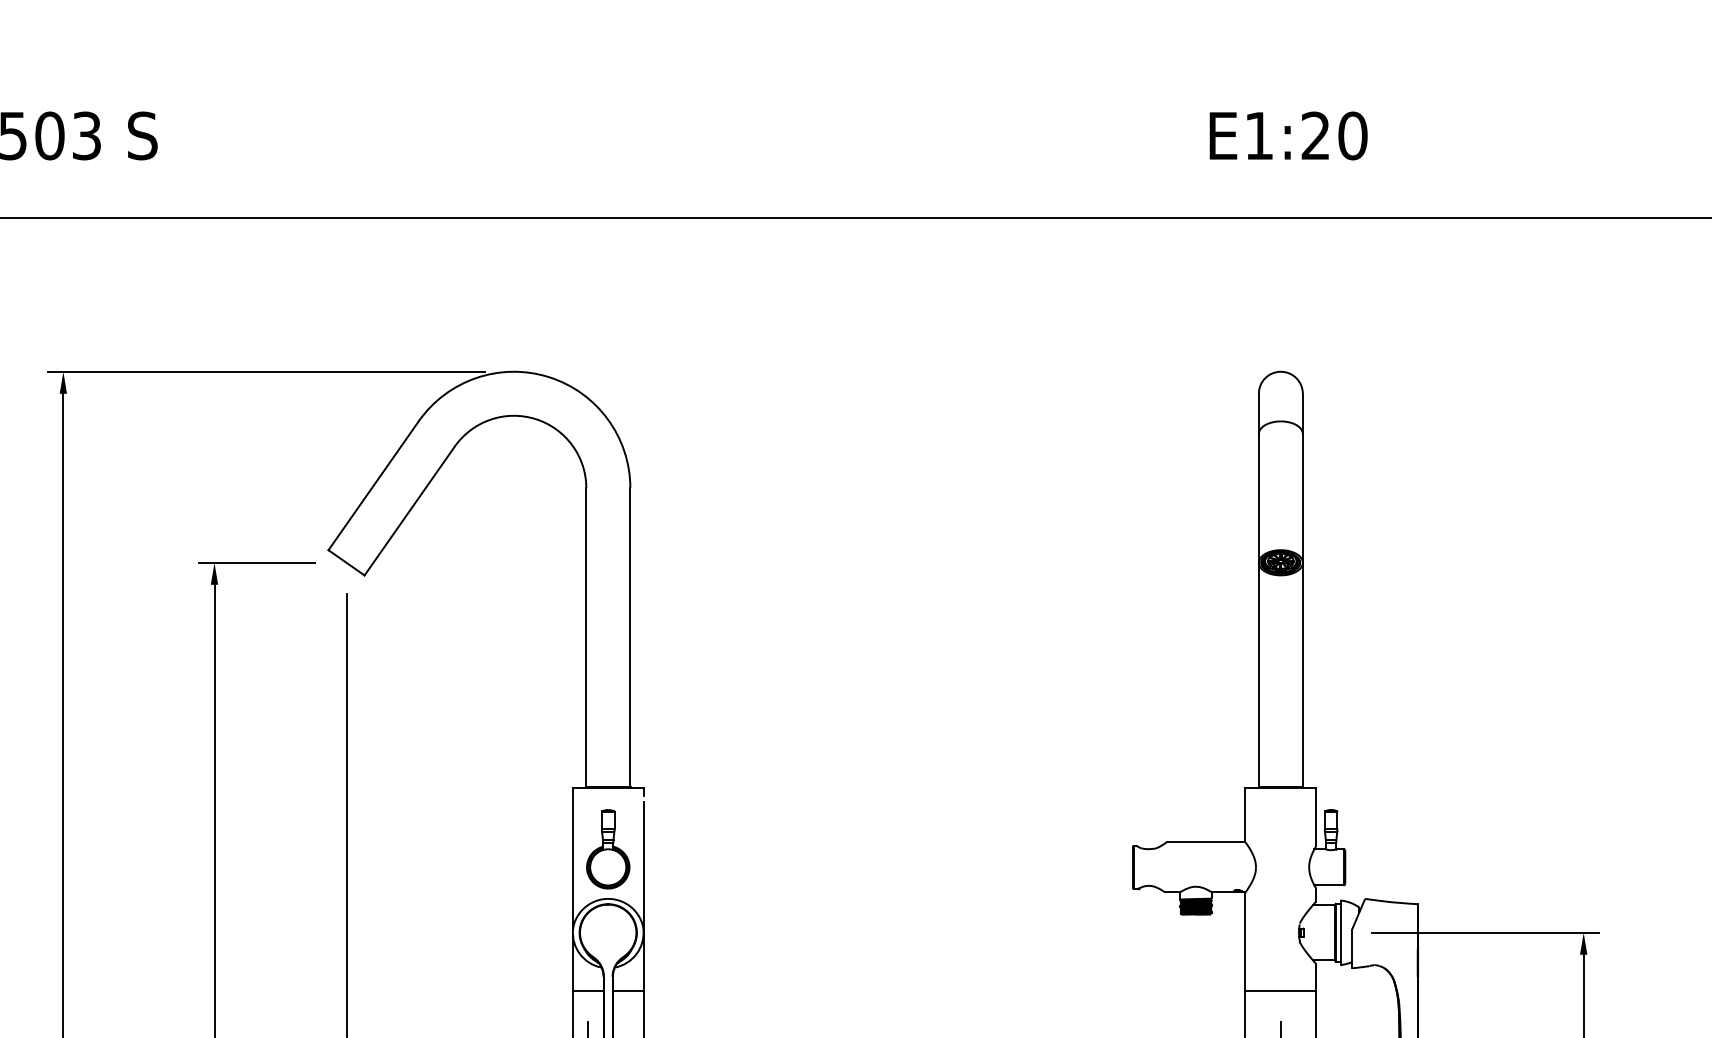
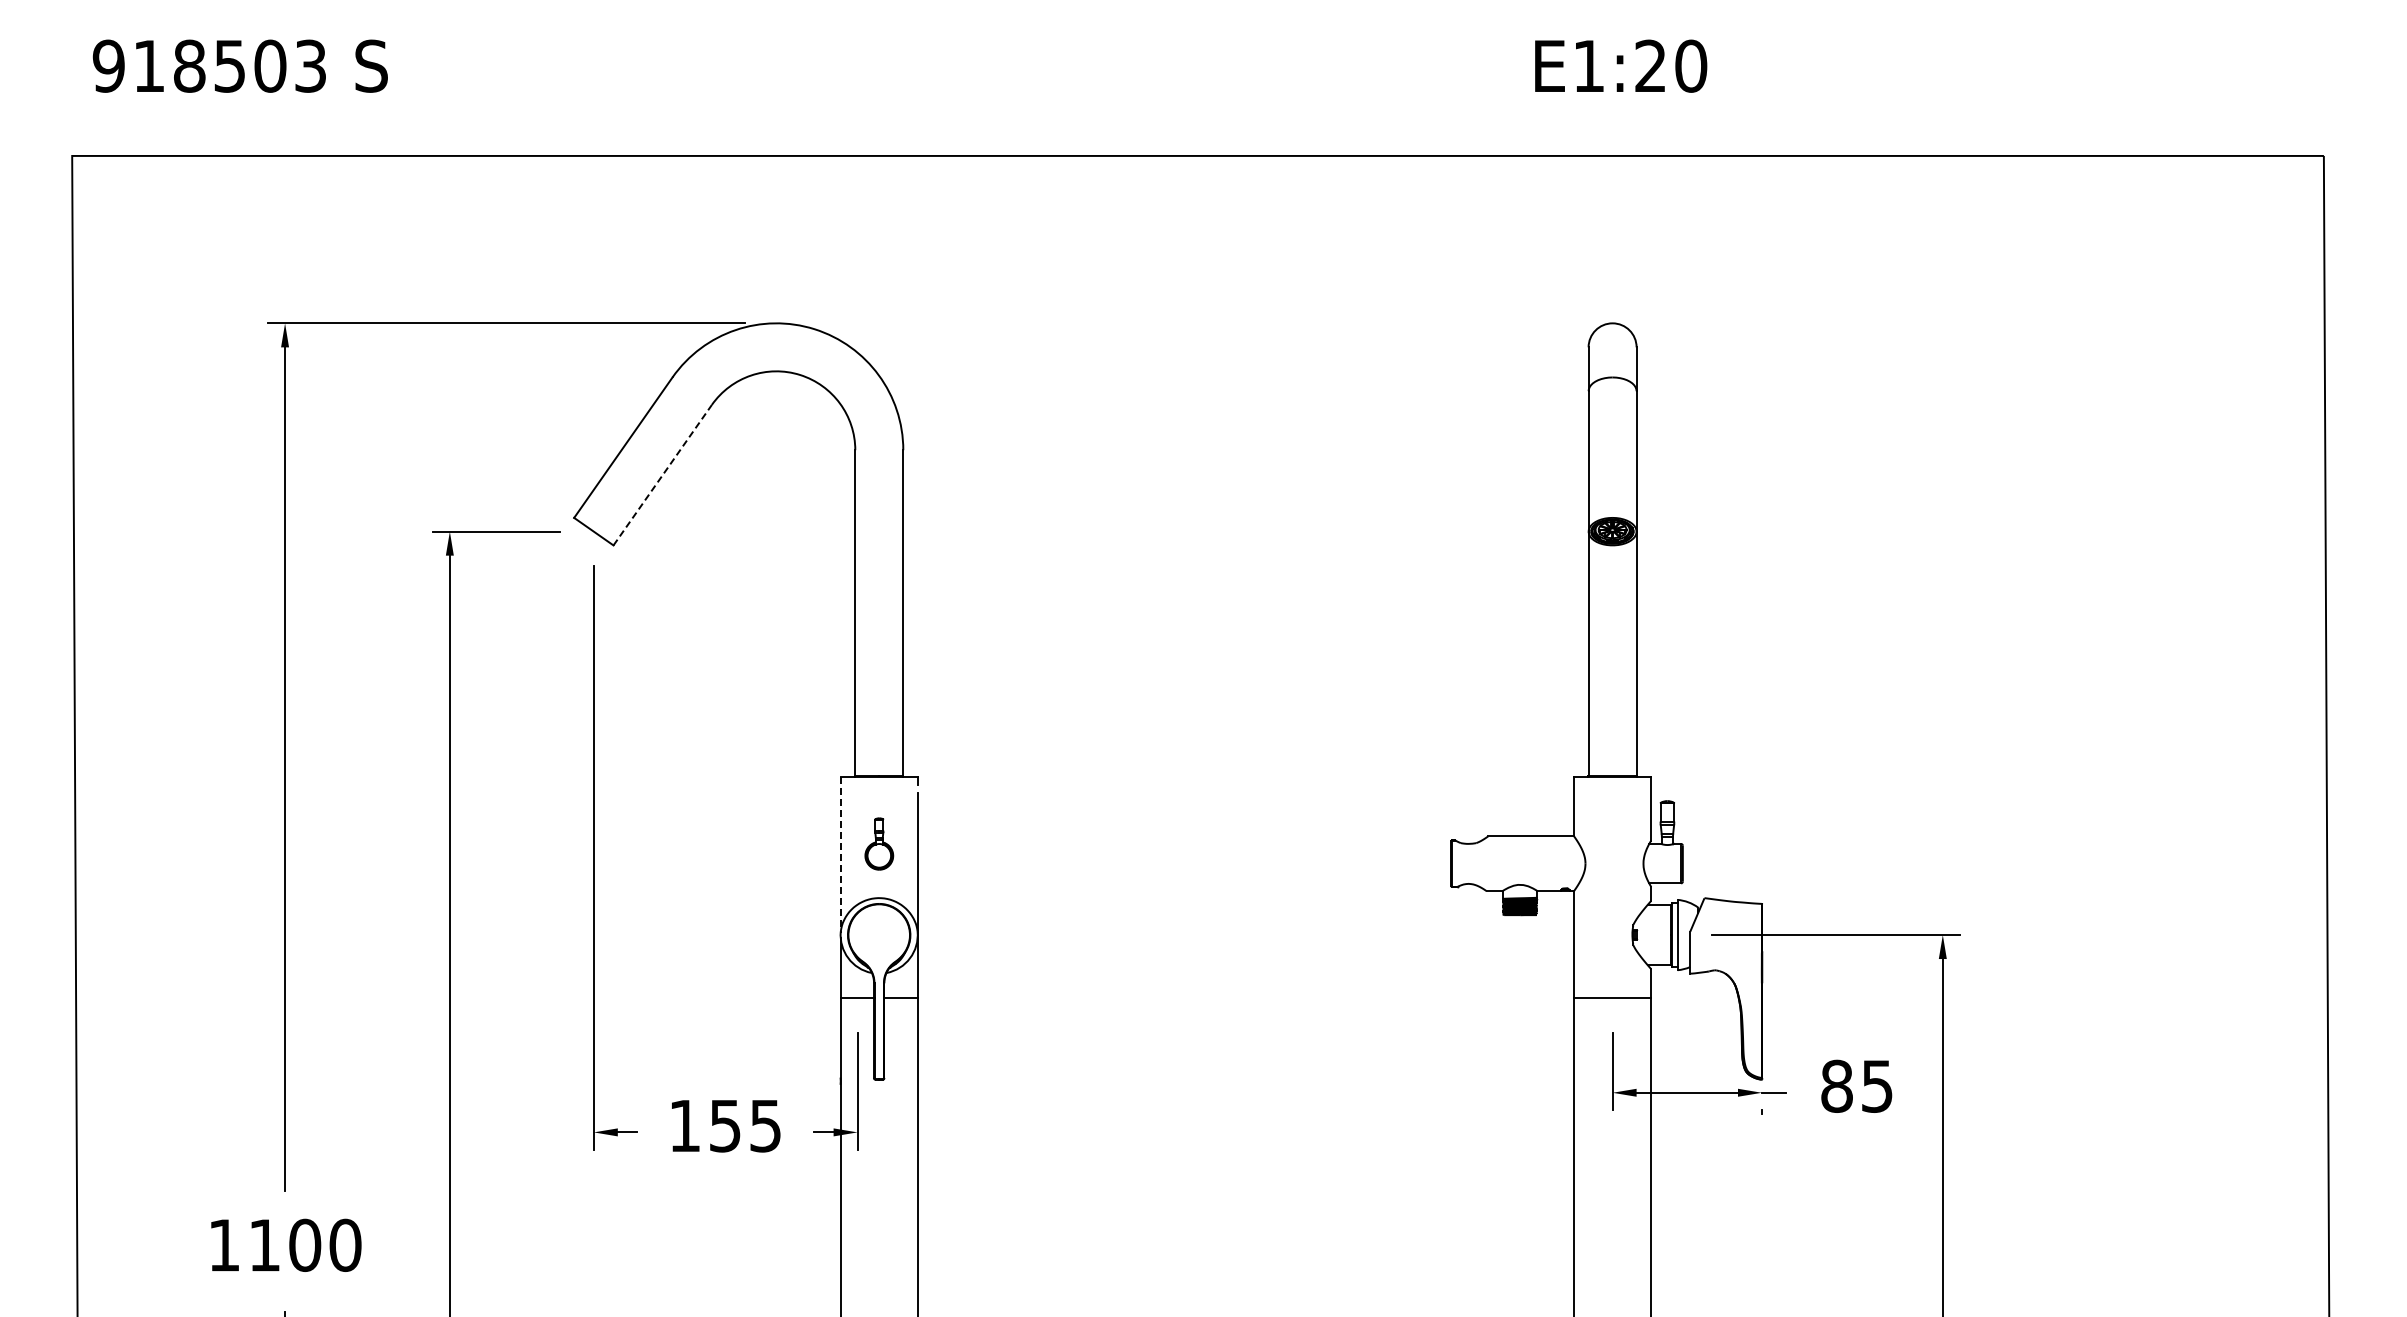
line: (409, 511) -> (662, 475), solid -> dashed
part: (608, 848) -> (879, 843), size x0.6
line: (572, 858) -> (840, 854), solid -> dashed

